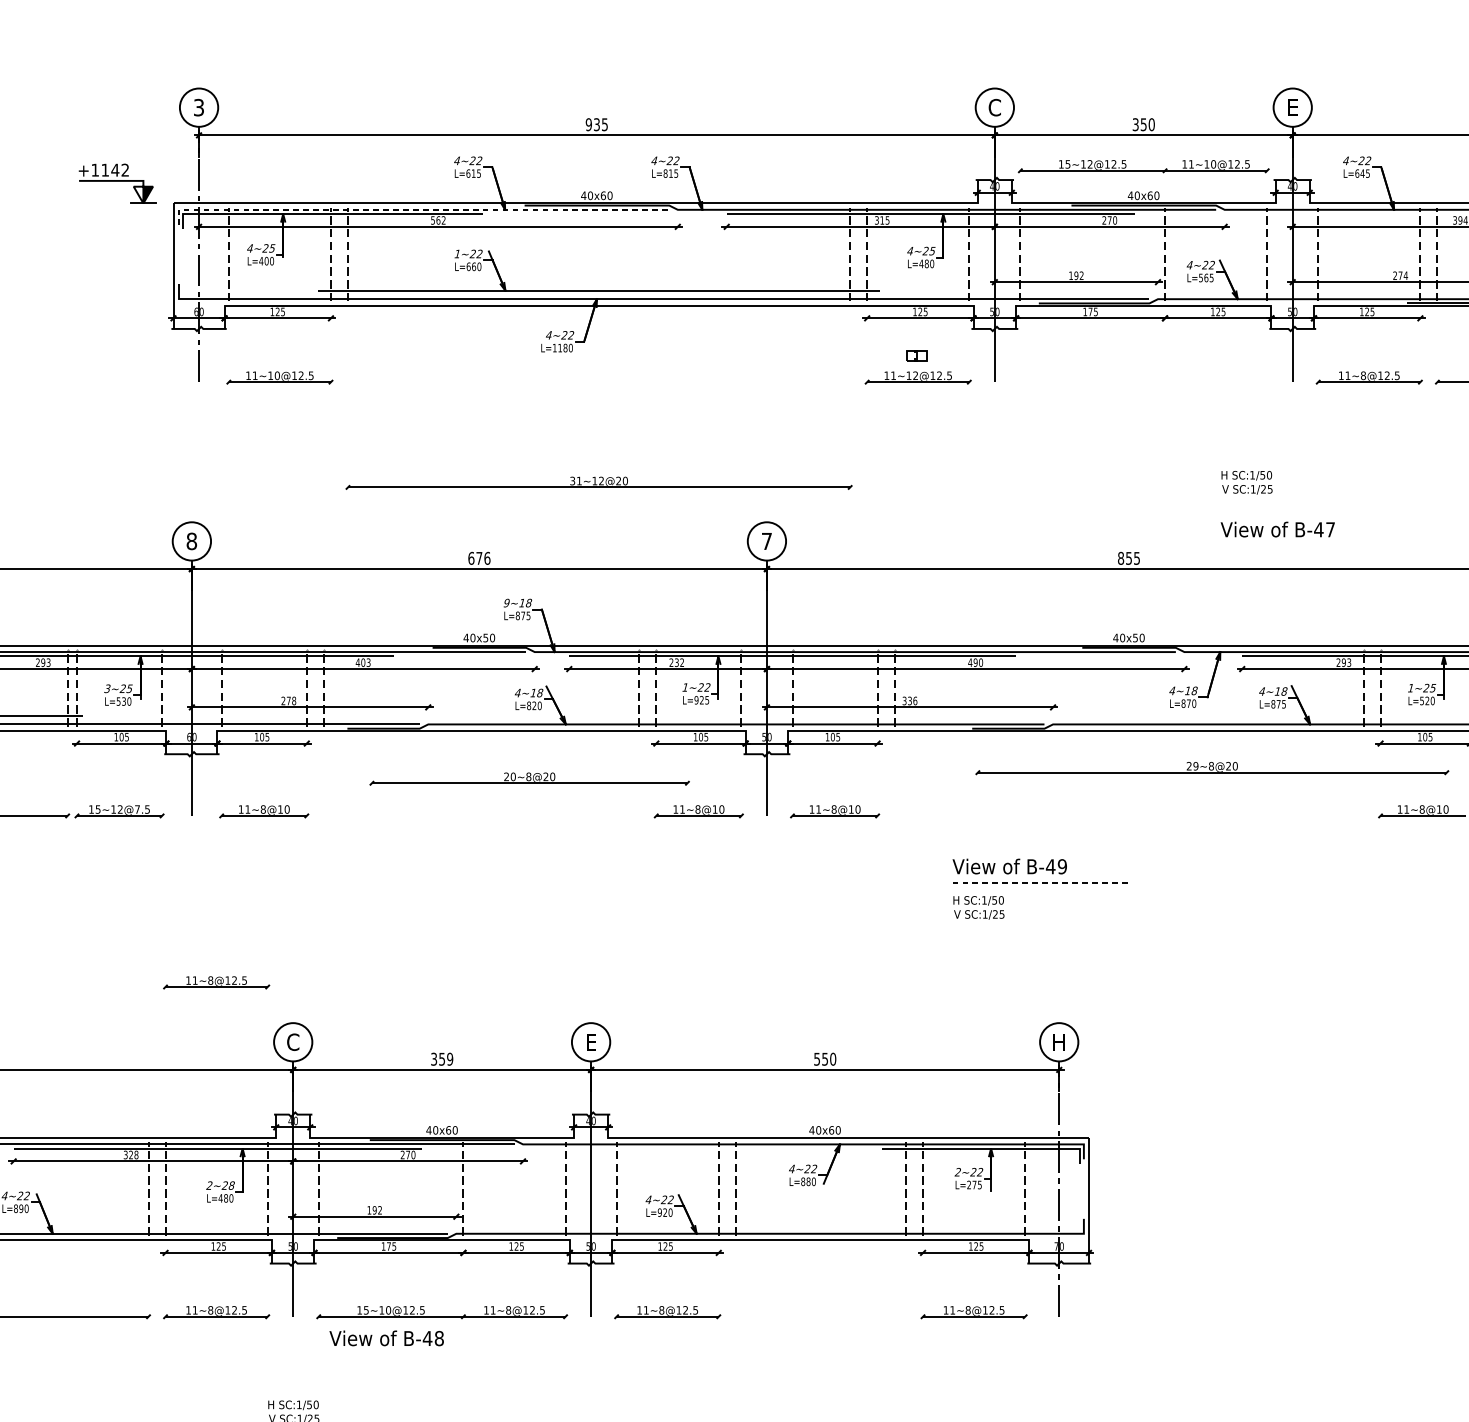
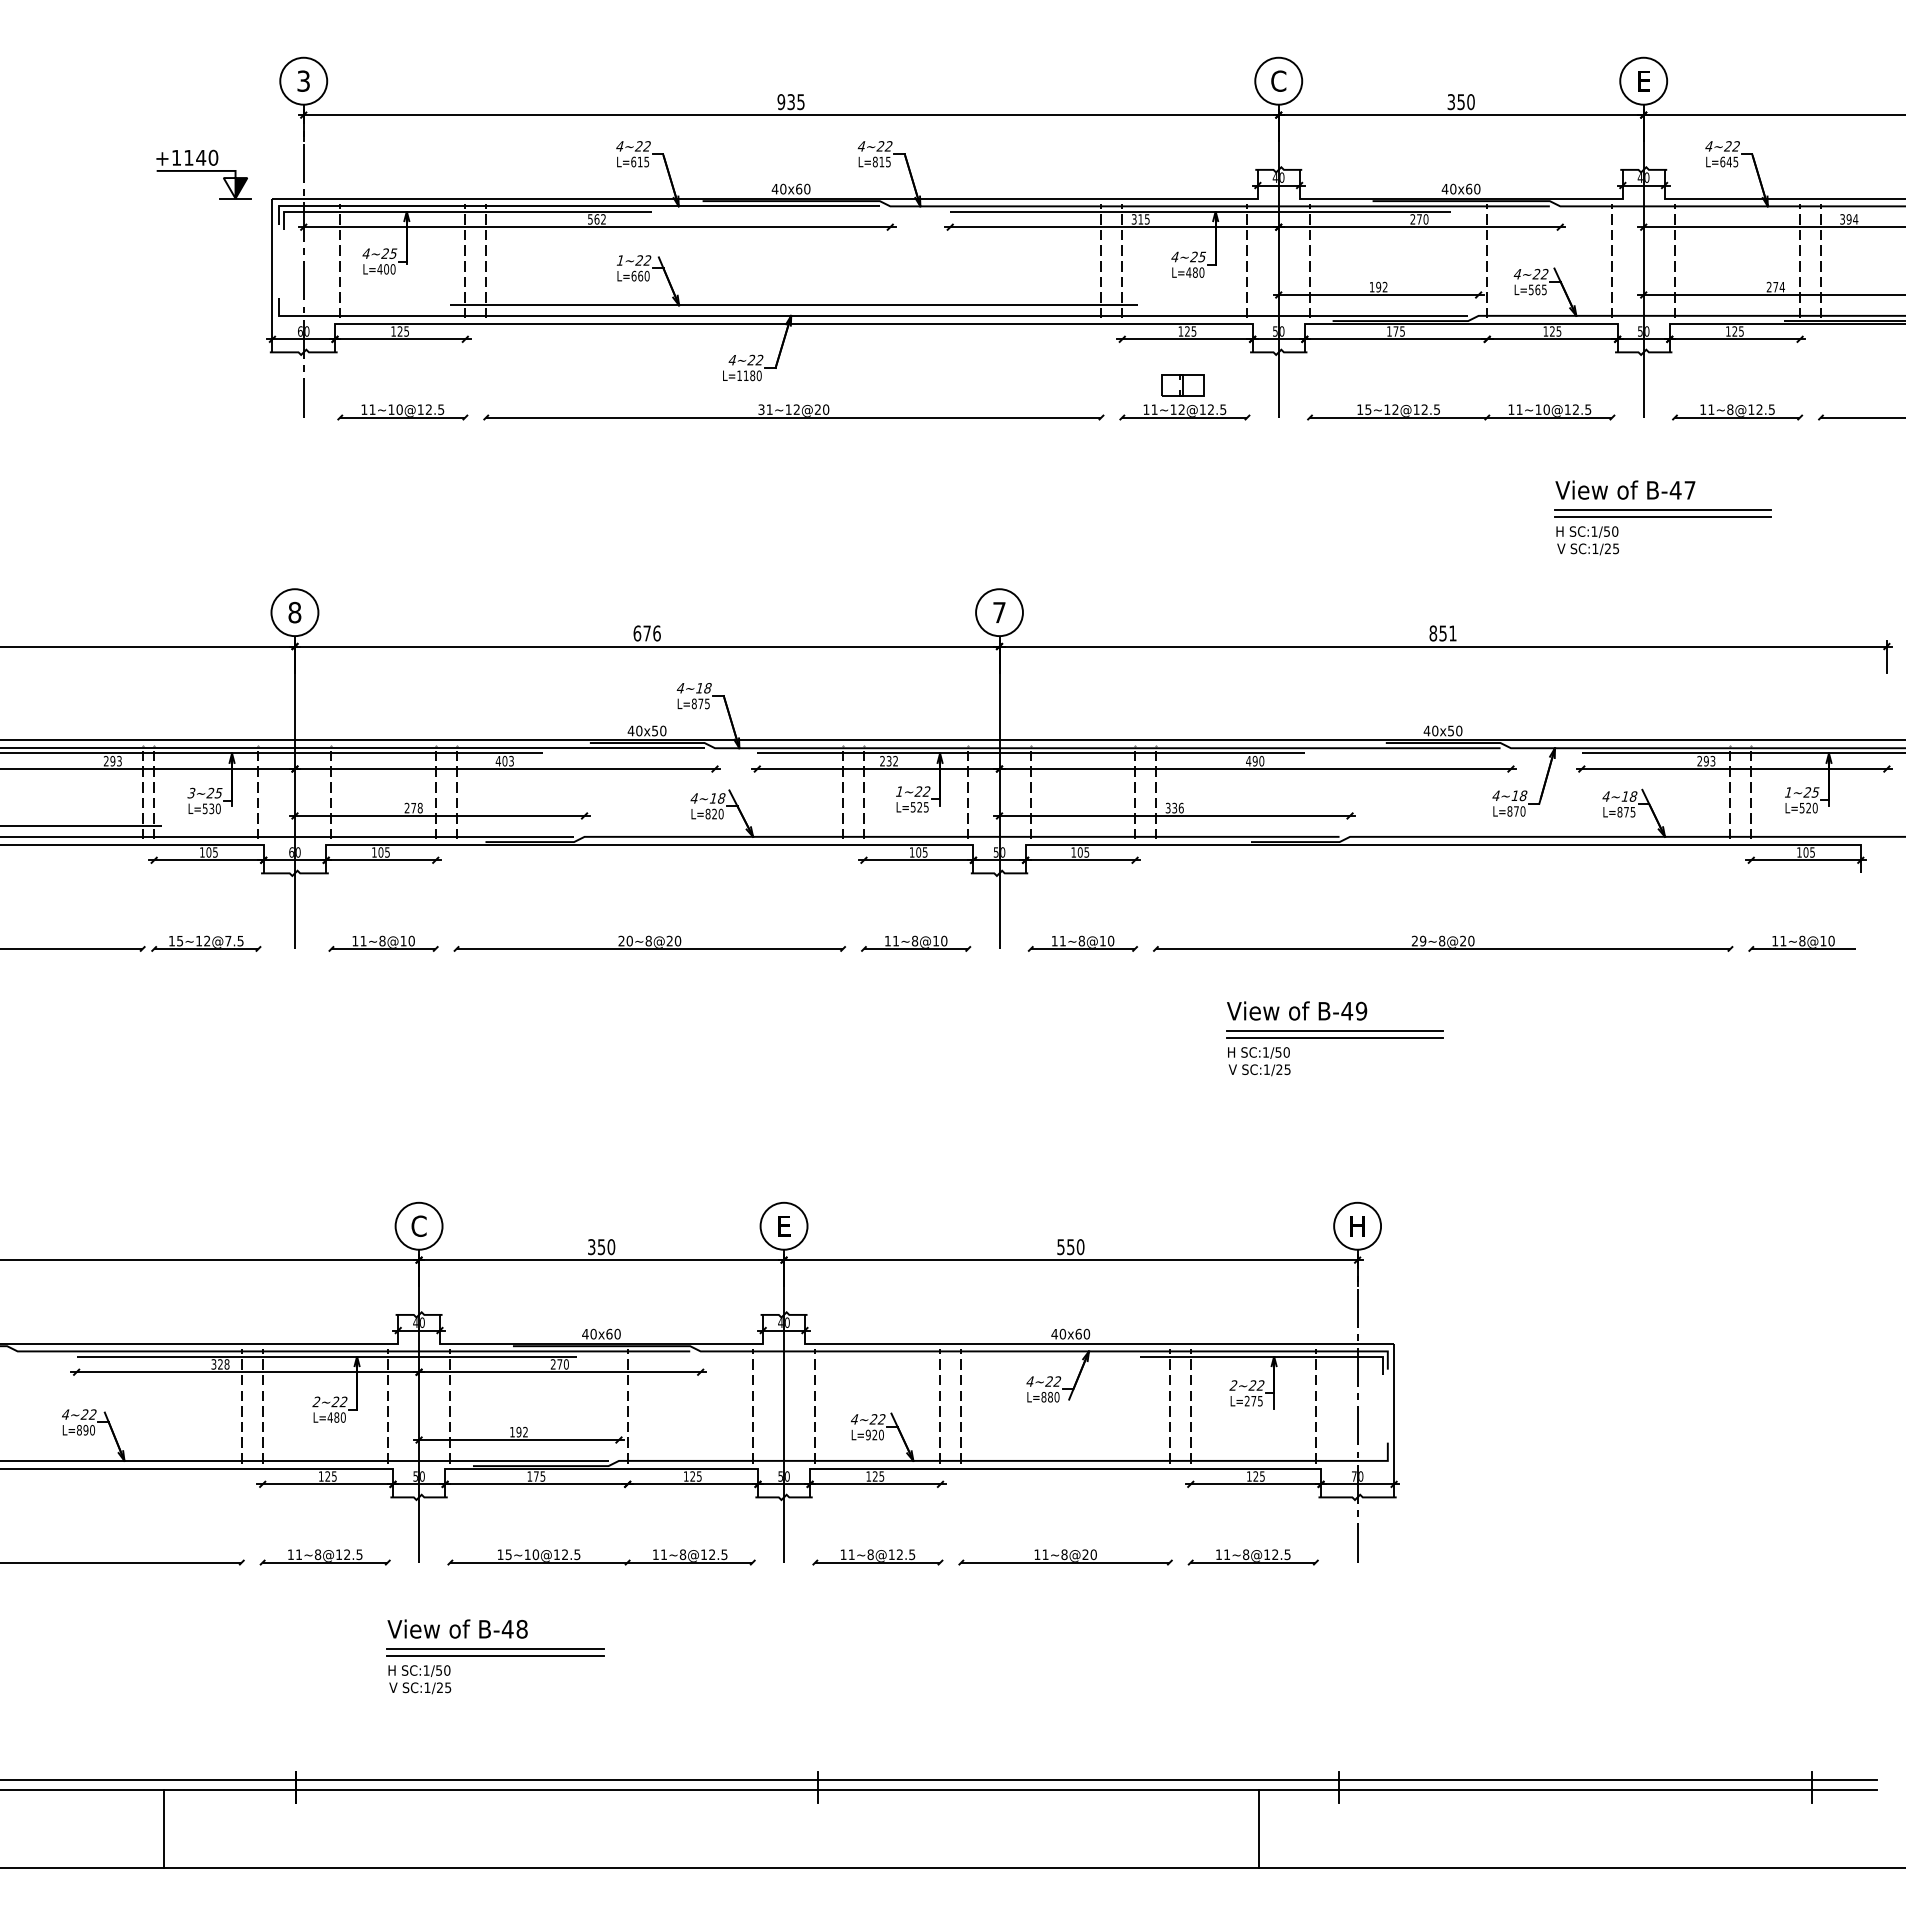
part: (1144, 166) -> (1461, 412), moved
text: (125, 169) -> (213, 157), +1142 -> +1140
line: (415, 209) -> (569, 206), dashed -> solid
part: (916, 356) -> (1182, 385), size x1.67
line: (1308, 458) -> (1663, 510), added
line: (1308, 463) -> (1663, 517), added
part: (598, 483) -> (793, 412), moved
text: (1277, 529) -> (1625, 489), moved
text: (1136, 558) -> (1452, 633), 855 -> 851
text: (506, 603) -> (680, 688), 9~18 -> 4~18
text: (695, 700) -> (912, 807), L=925 -> L=525
part: (1212, 768) -> (1443, 943), moved
part: (529, 778) -> (649, 943), moved
line: (1041, 882) -> (1335, 1030), dashed -> solid
line: (1040, 889) -> (1334, 1038), added
part: (216, 982) -> (324, 1153), removed
text: (450, 1059) -> (611, 1247), 359 -> 350
text: (231, 1185) -> (343, 1401), 2~28 -> 2~22
part: (820, 1312) -> (1065, 1557), added
text: (386, 1337) -> (457, 1628), moved
line: (355, 1386) -> (495, 1648), added
line: (355, 1393) -> (495, 1656), added

